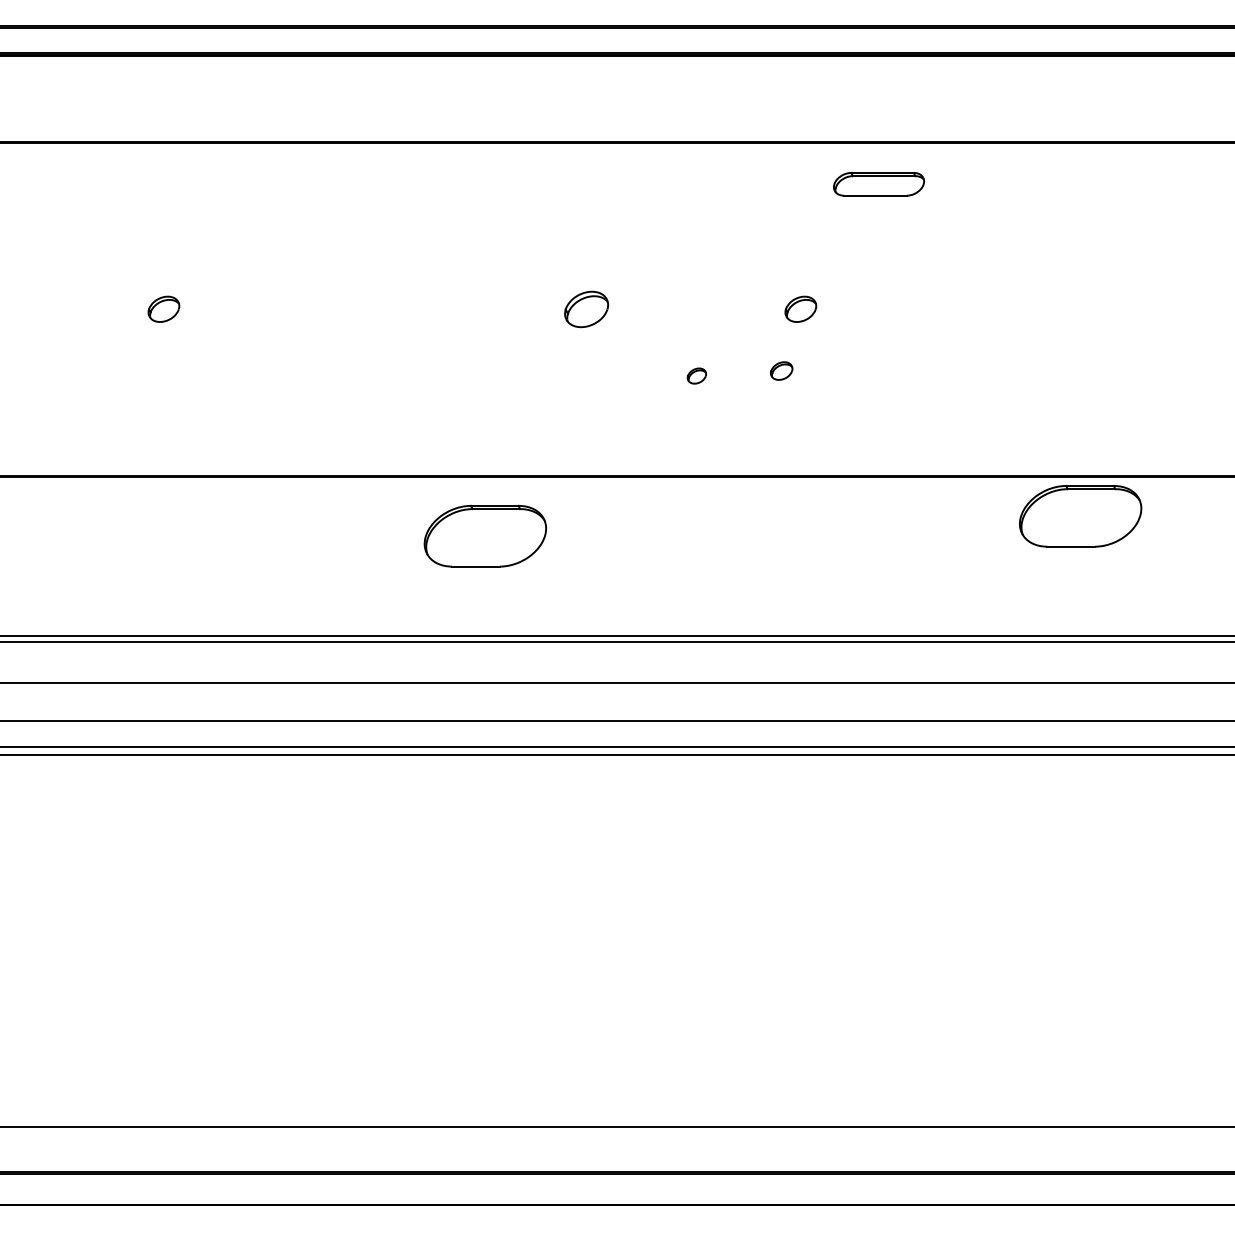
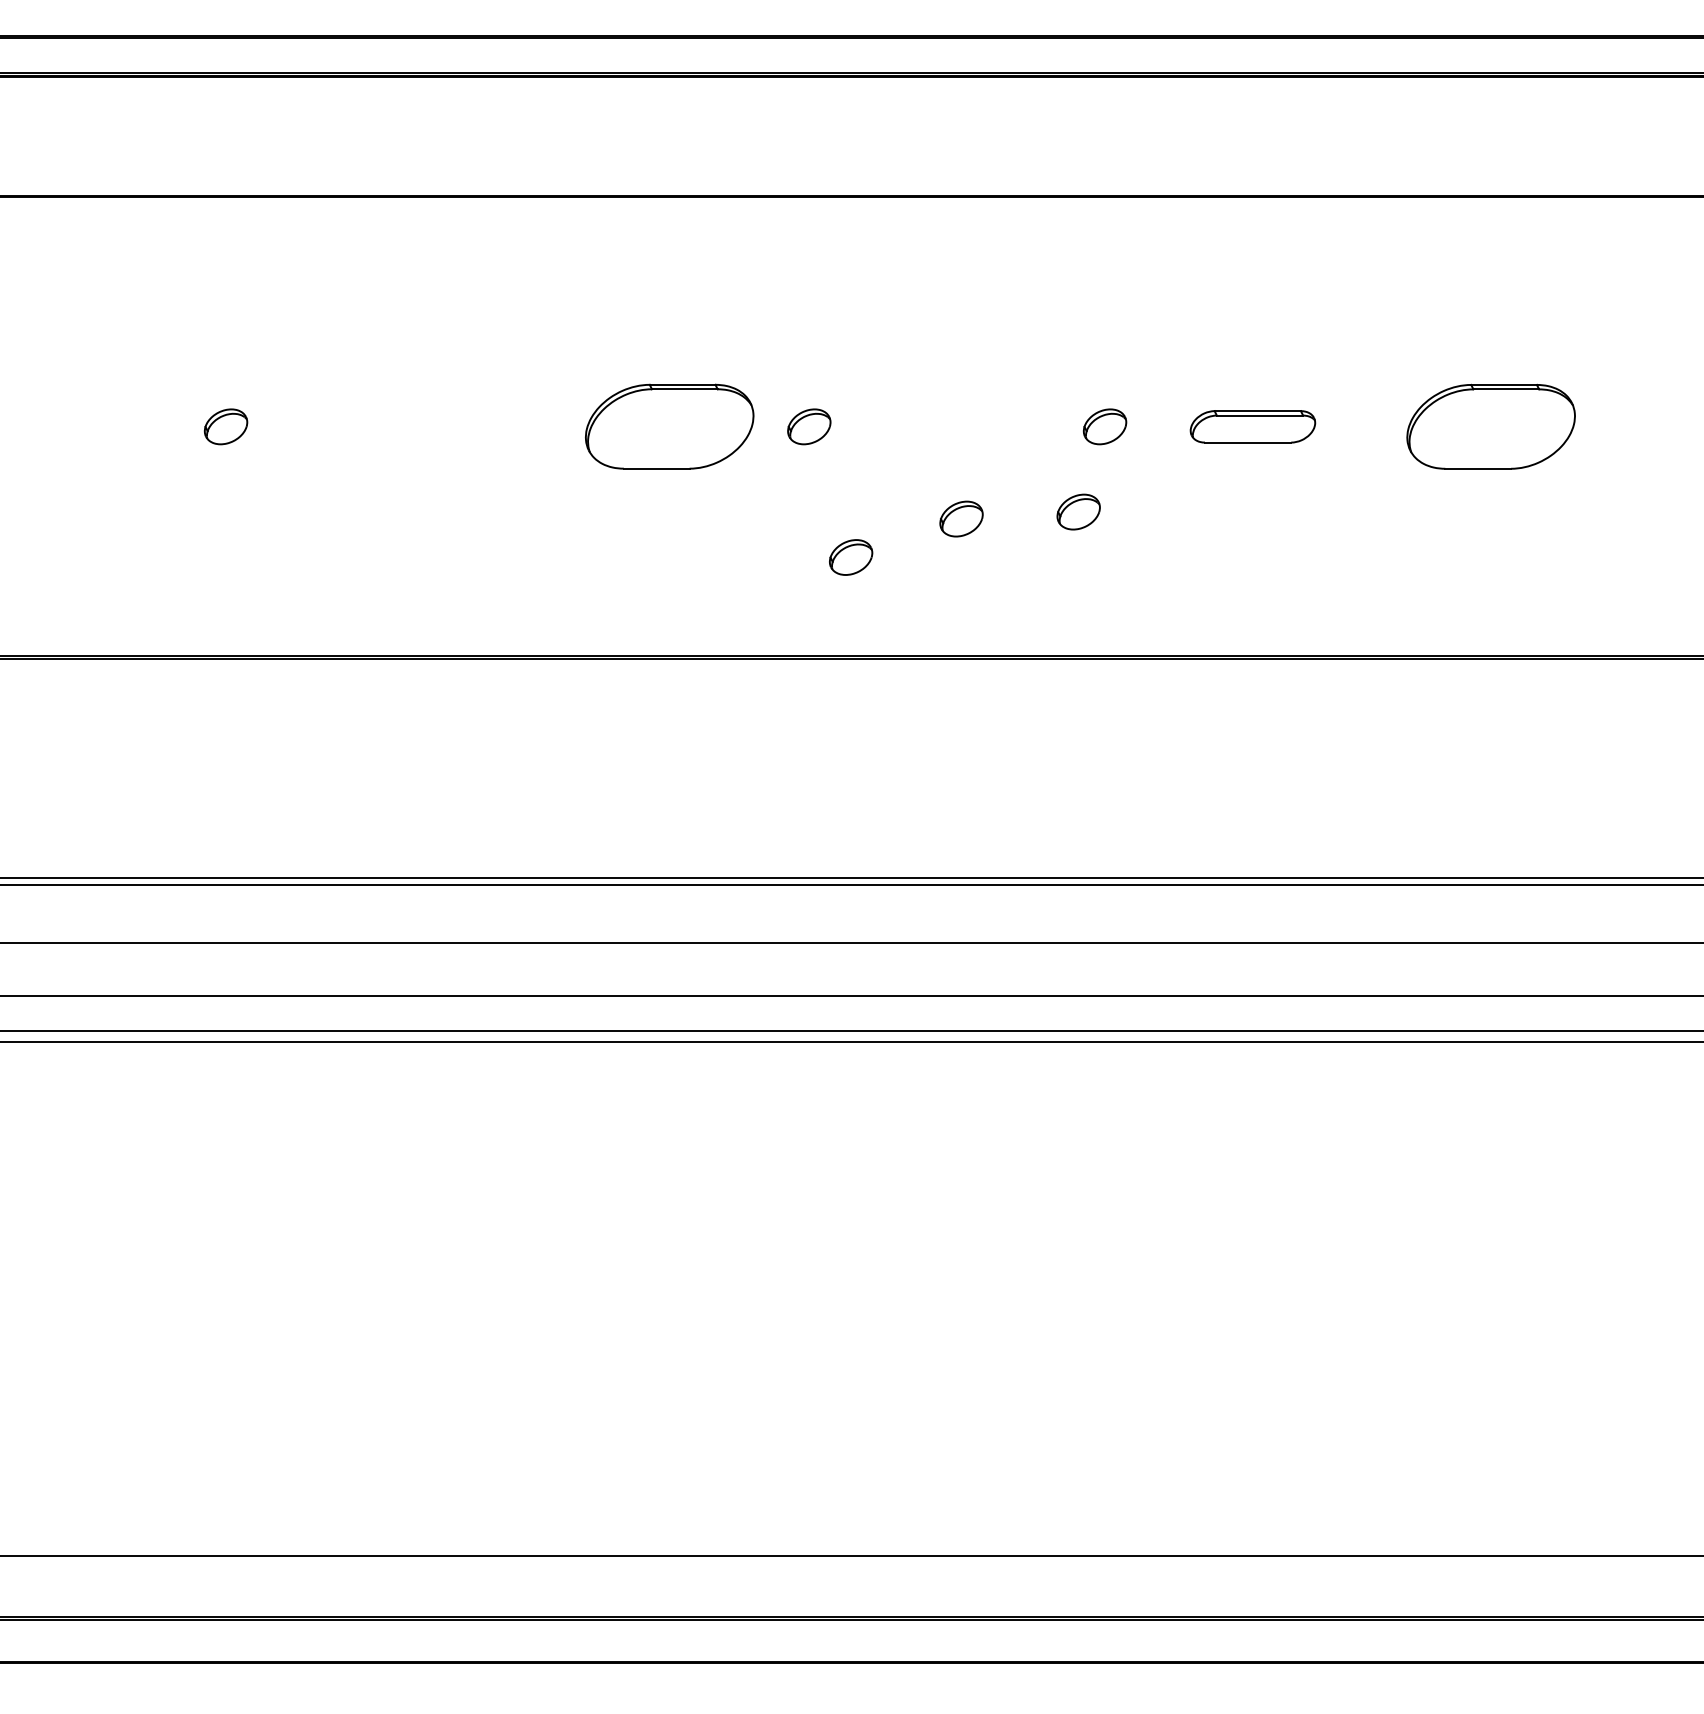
part: (878, 183) -> (1252, 425), moved
part: (586, 308) -> (809, 425), size x0.71
part: (781, 370) -> (1078, 511), size x1.43
part: (696, 375) -> (961, 518), size x1.67
part: (616, 403) -> (850, 556), added
part: (1080, 515) -> (1490, 425), moved
part: (485, 535) -> (669, 425), moved

